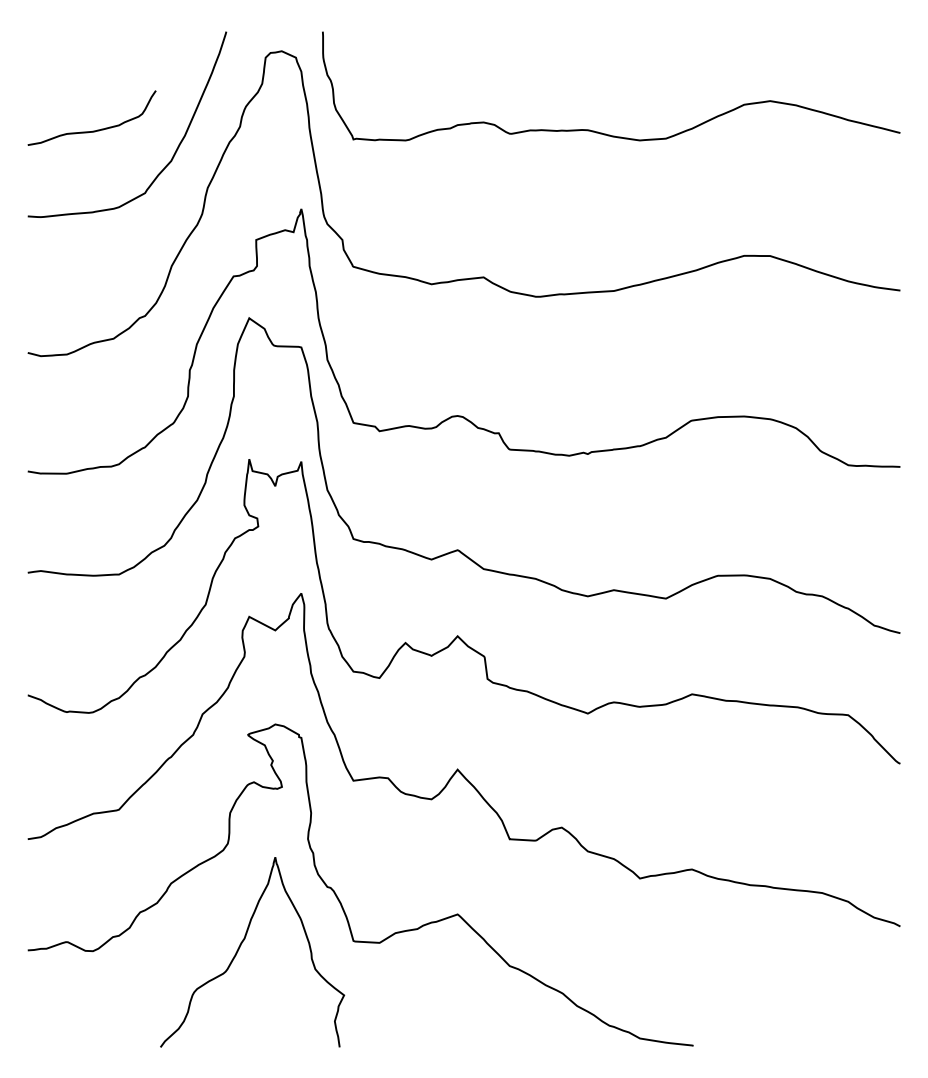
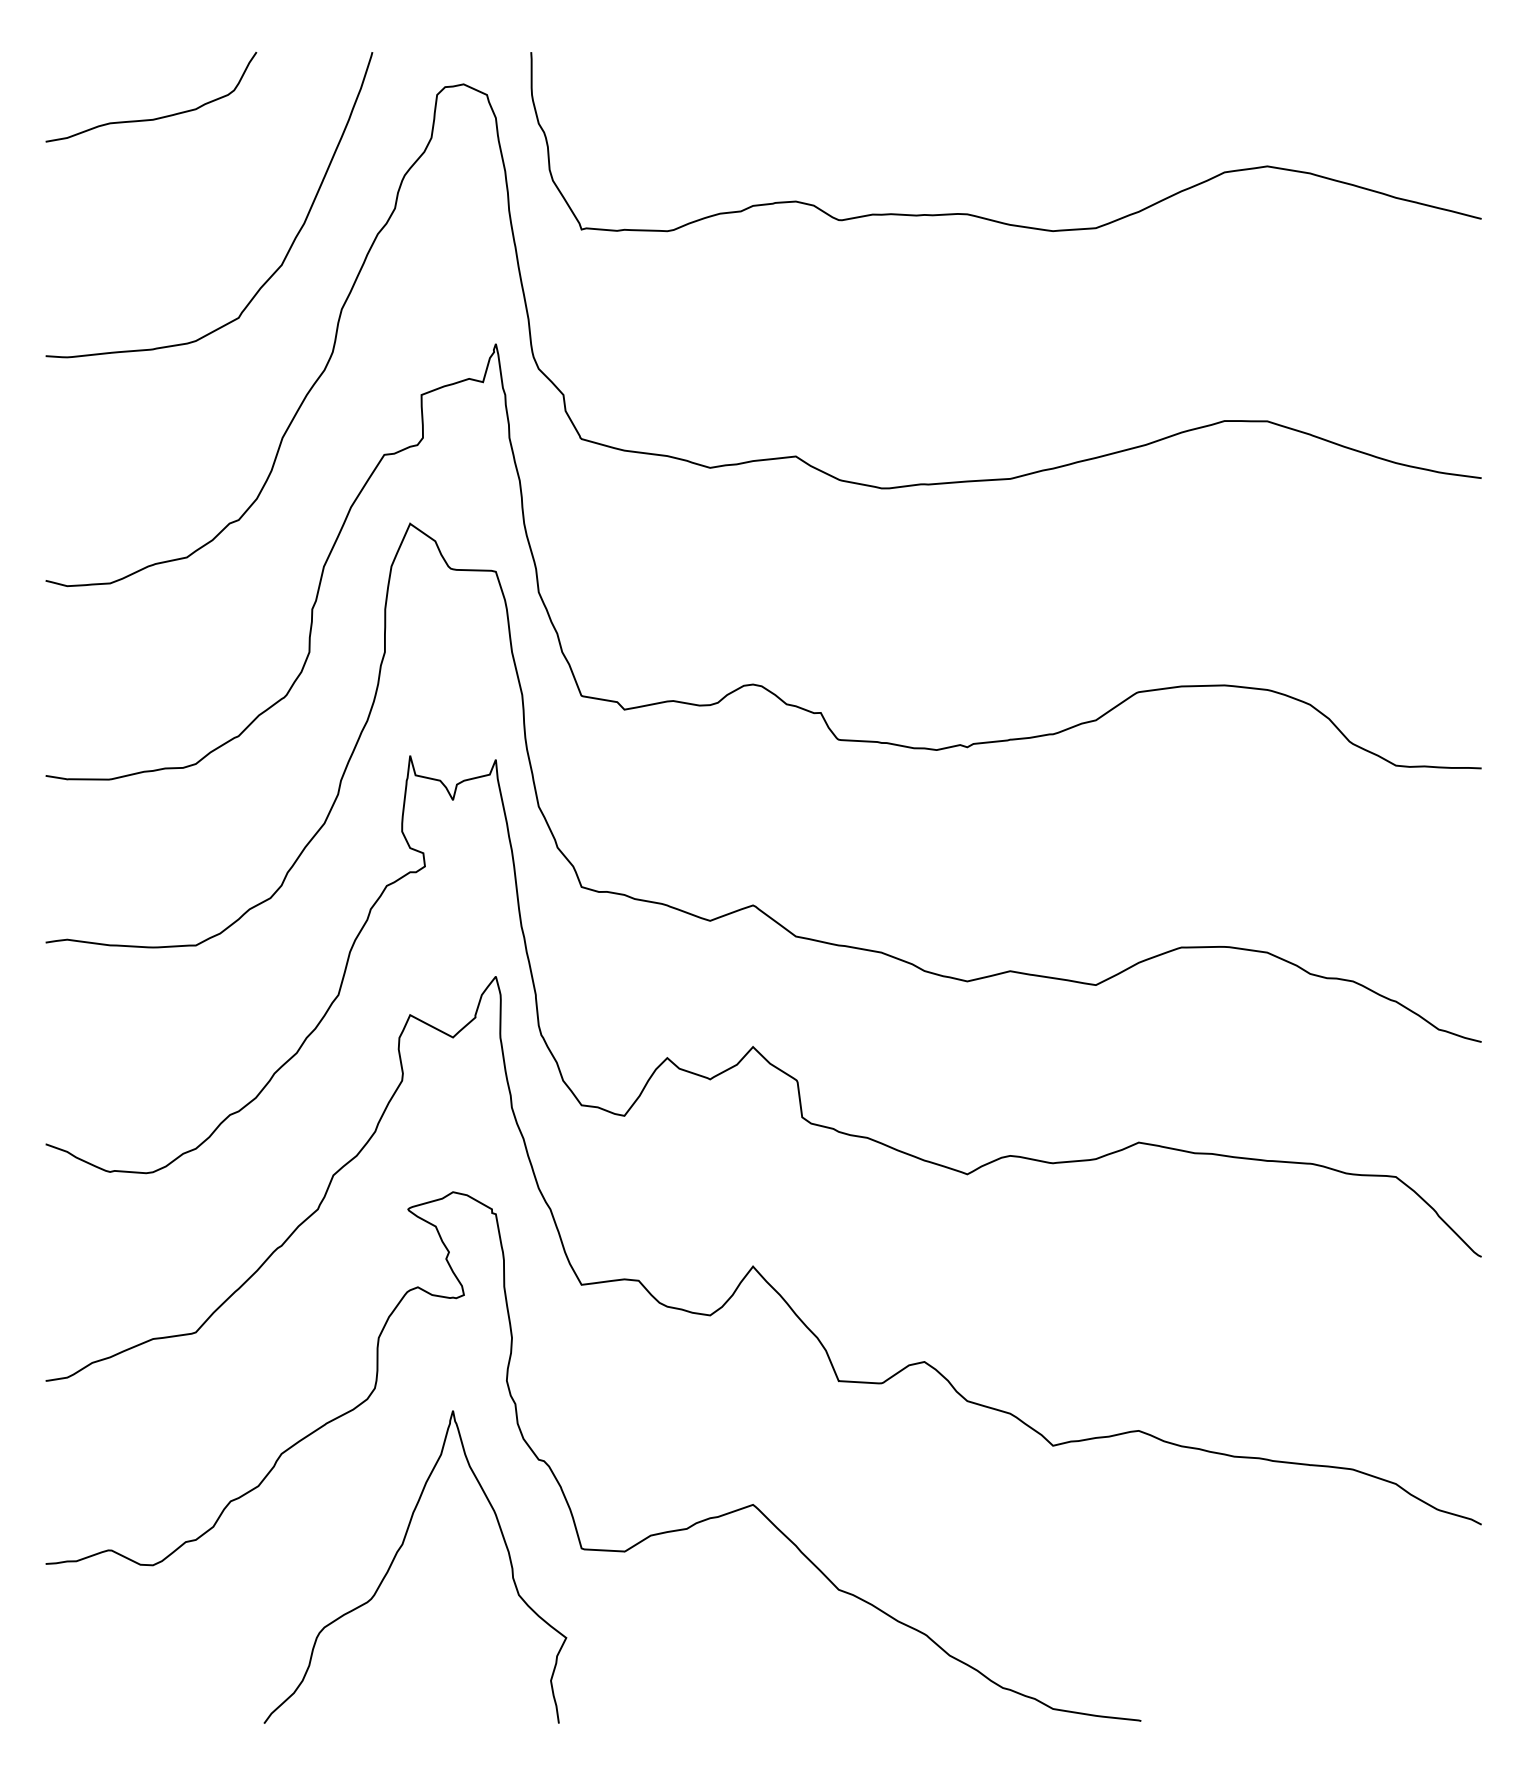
curve: (92, 130) -> (152, 117), moved

